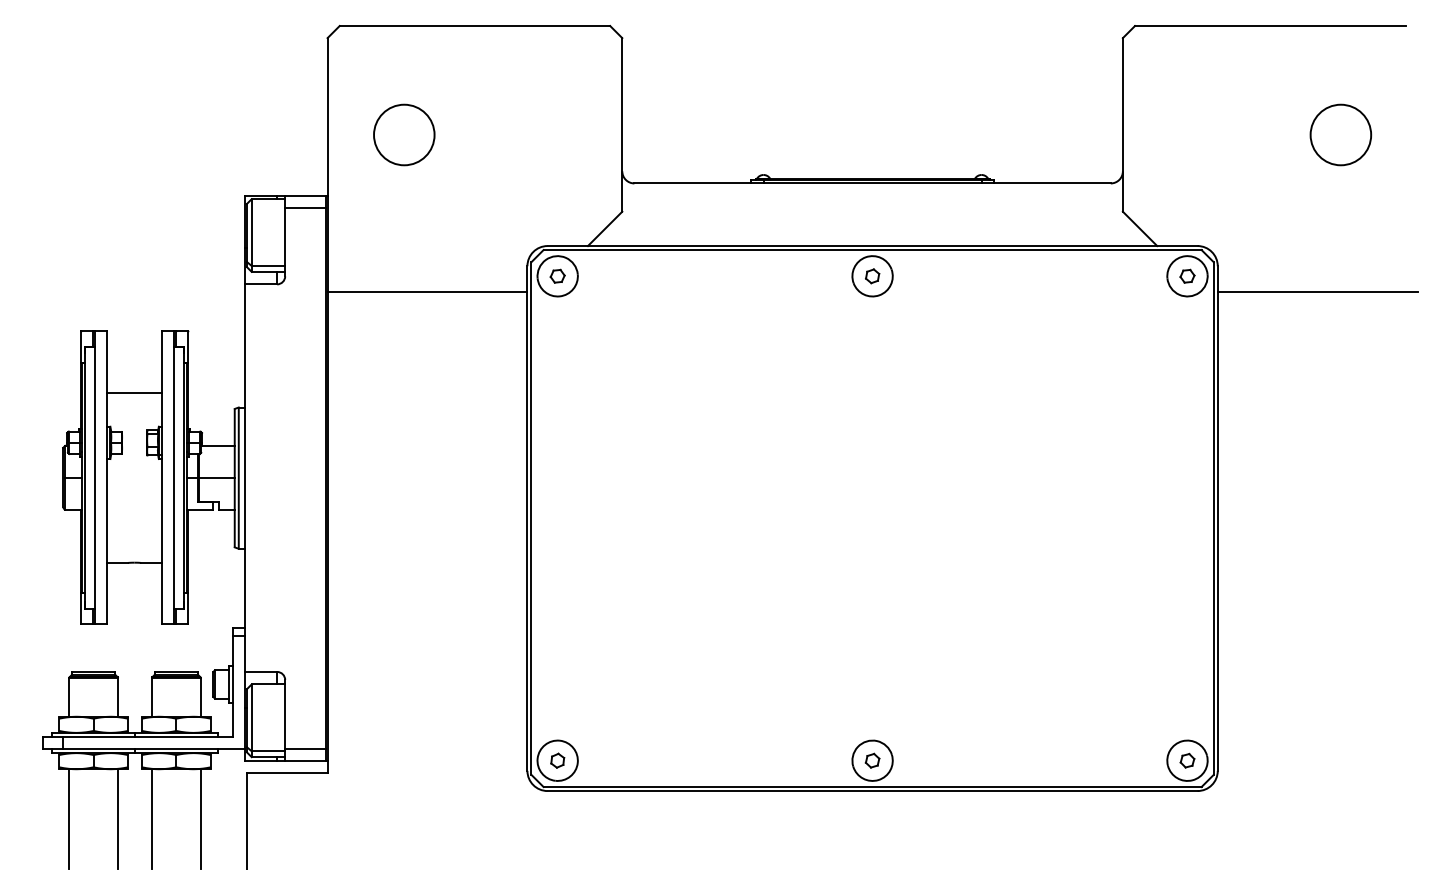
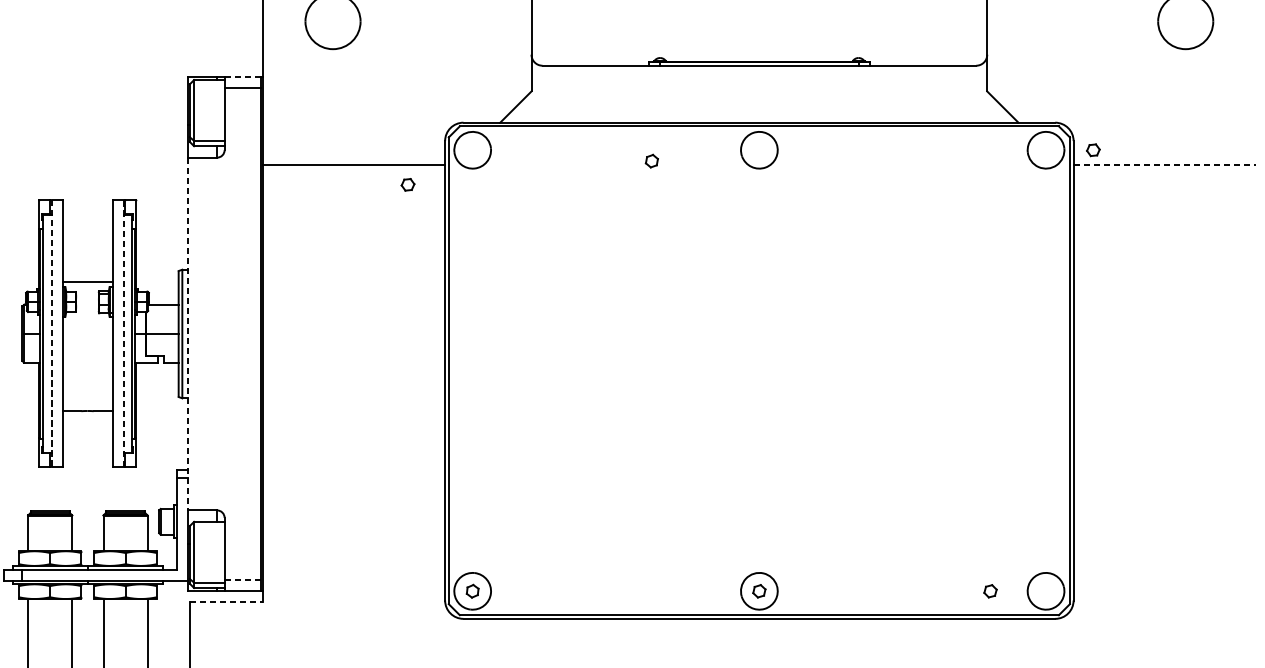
line: (304, 195) -> (242, 76), solid -> dashed
part: (557, 275) -> (407, 184), moved
part: (1187, 275) -> (1093, 149), moved
part: (872, 276) -> (651, 161), moved
line: (1317, 292) -> (1164, 165), solid -> dashed
line: (134, 393) -> (87, 282), moved
line: (95, 477) -> (51, 333), solid -> dashed
line: (174, 477) -> (123, 333), solid -> dashed
line: (244, 478) -> (187, 334), solid -> dashed
line: (304, 748) -> (242, 580), solid -> dashed
part: (1187, 760) -> (990, 591), moved
line: (287, 772) -> (226, 601), solid -> dashed

